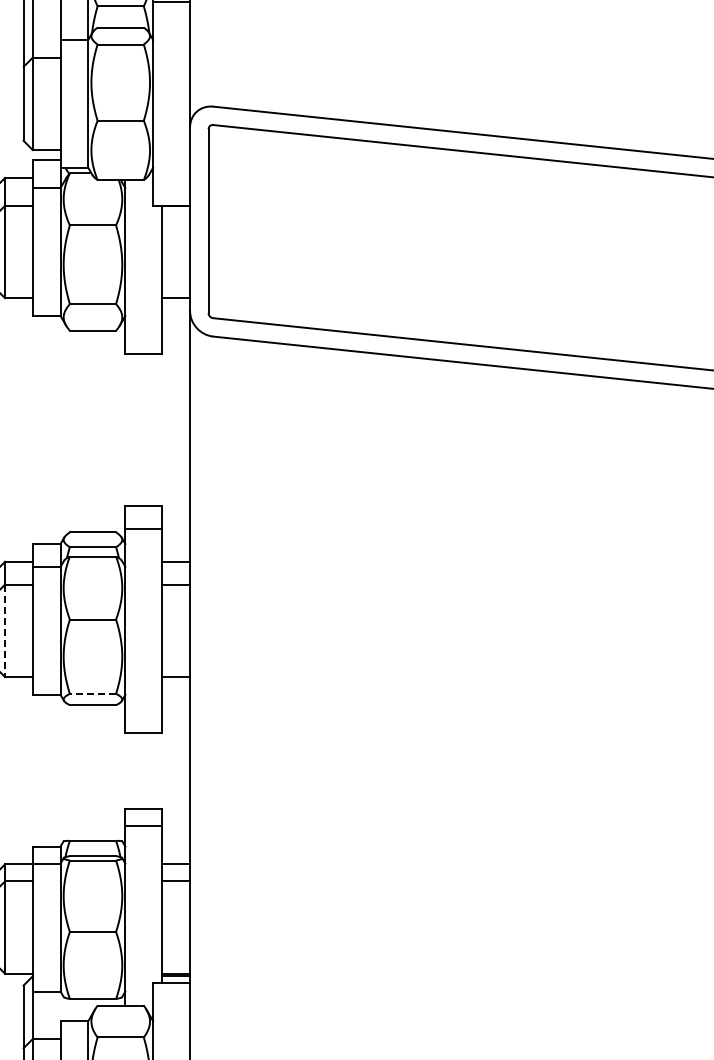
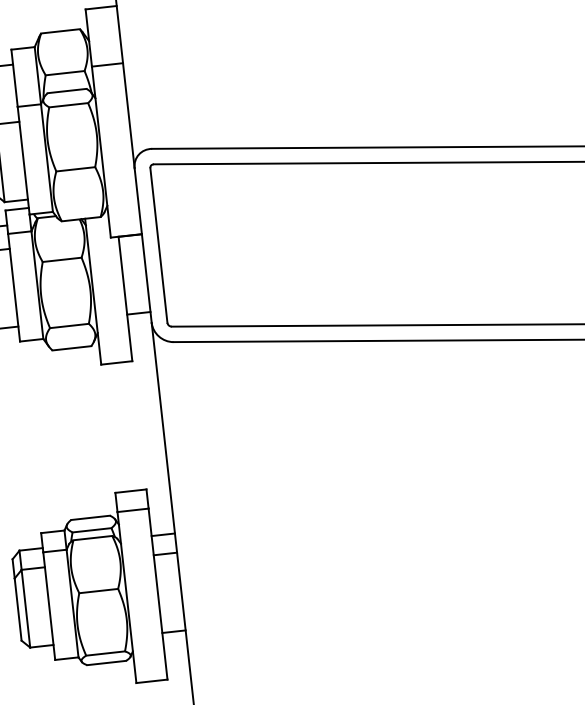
line: (5, 631) -> (26, 609), dashed -> solid
line: (92, 693) -> (105, 653), dashed -> solid

